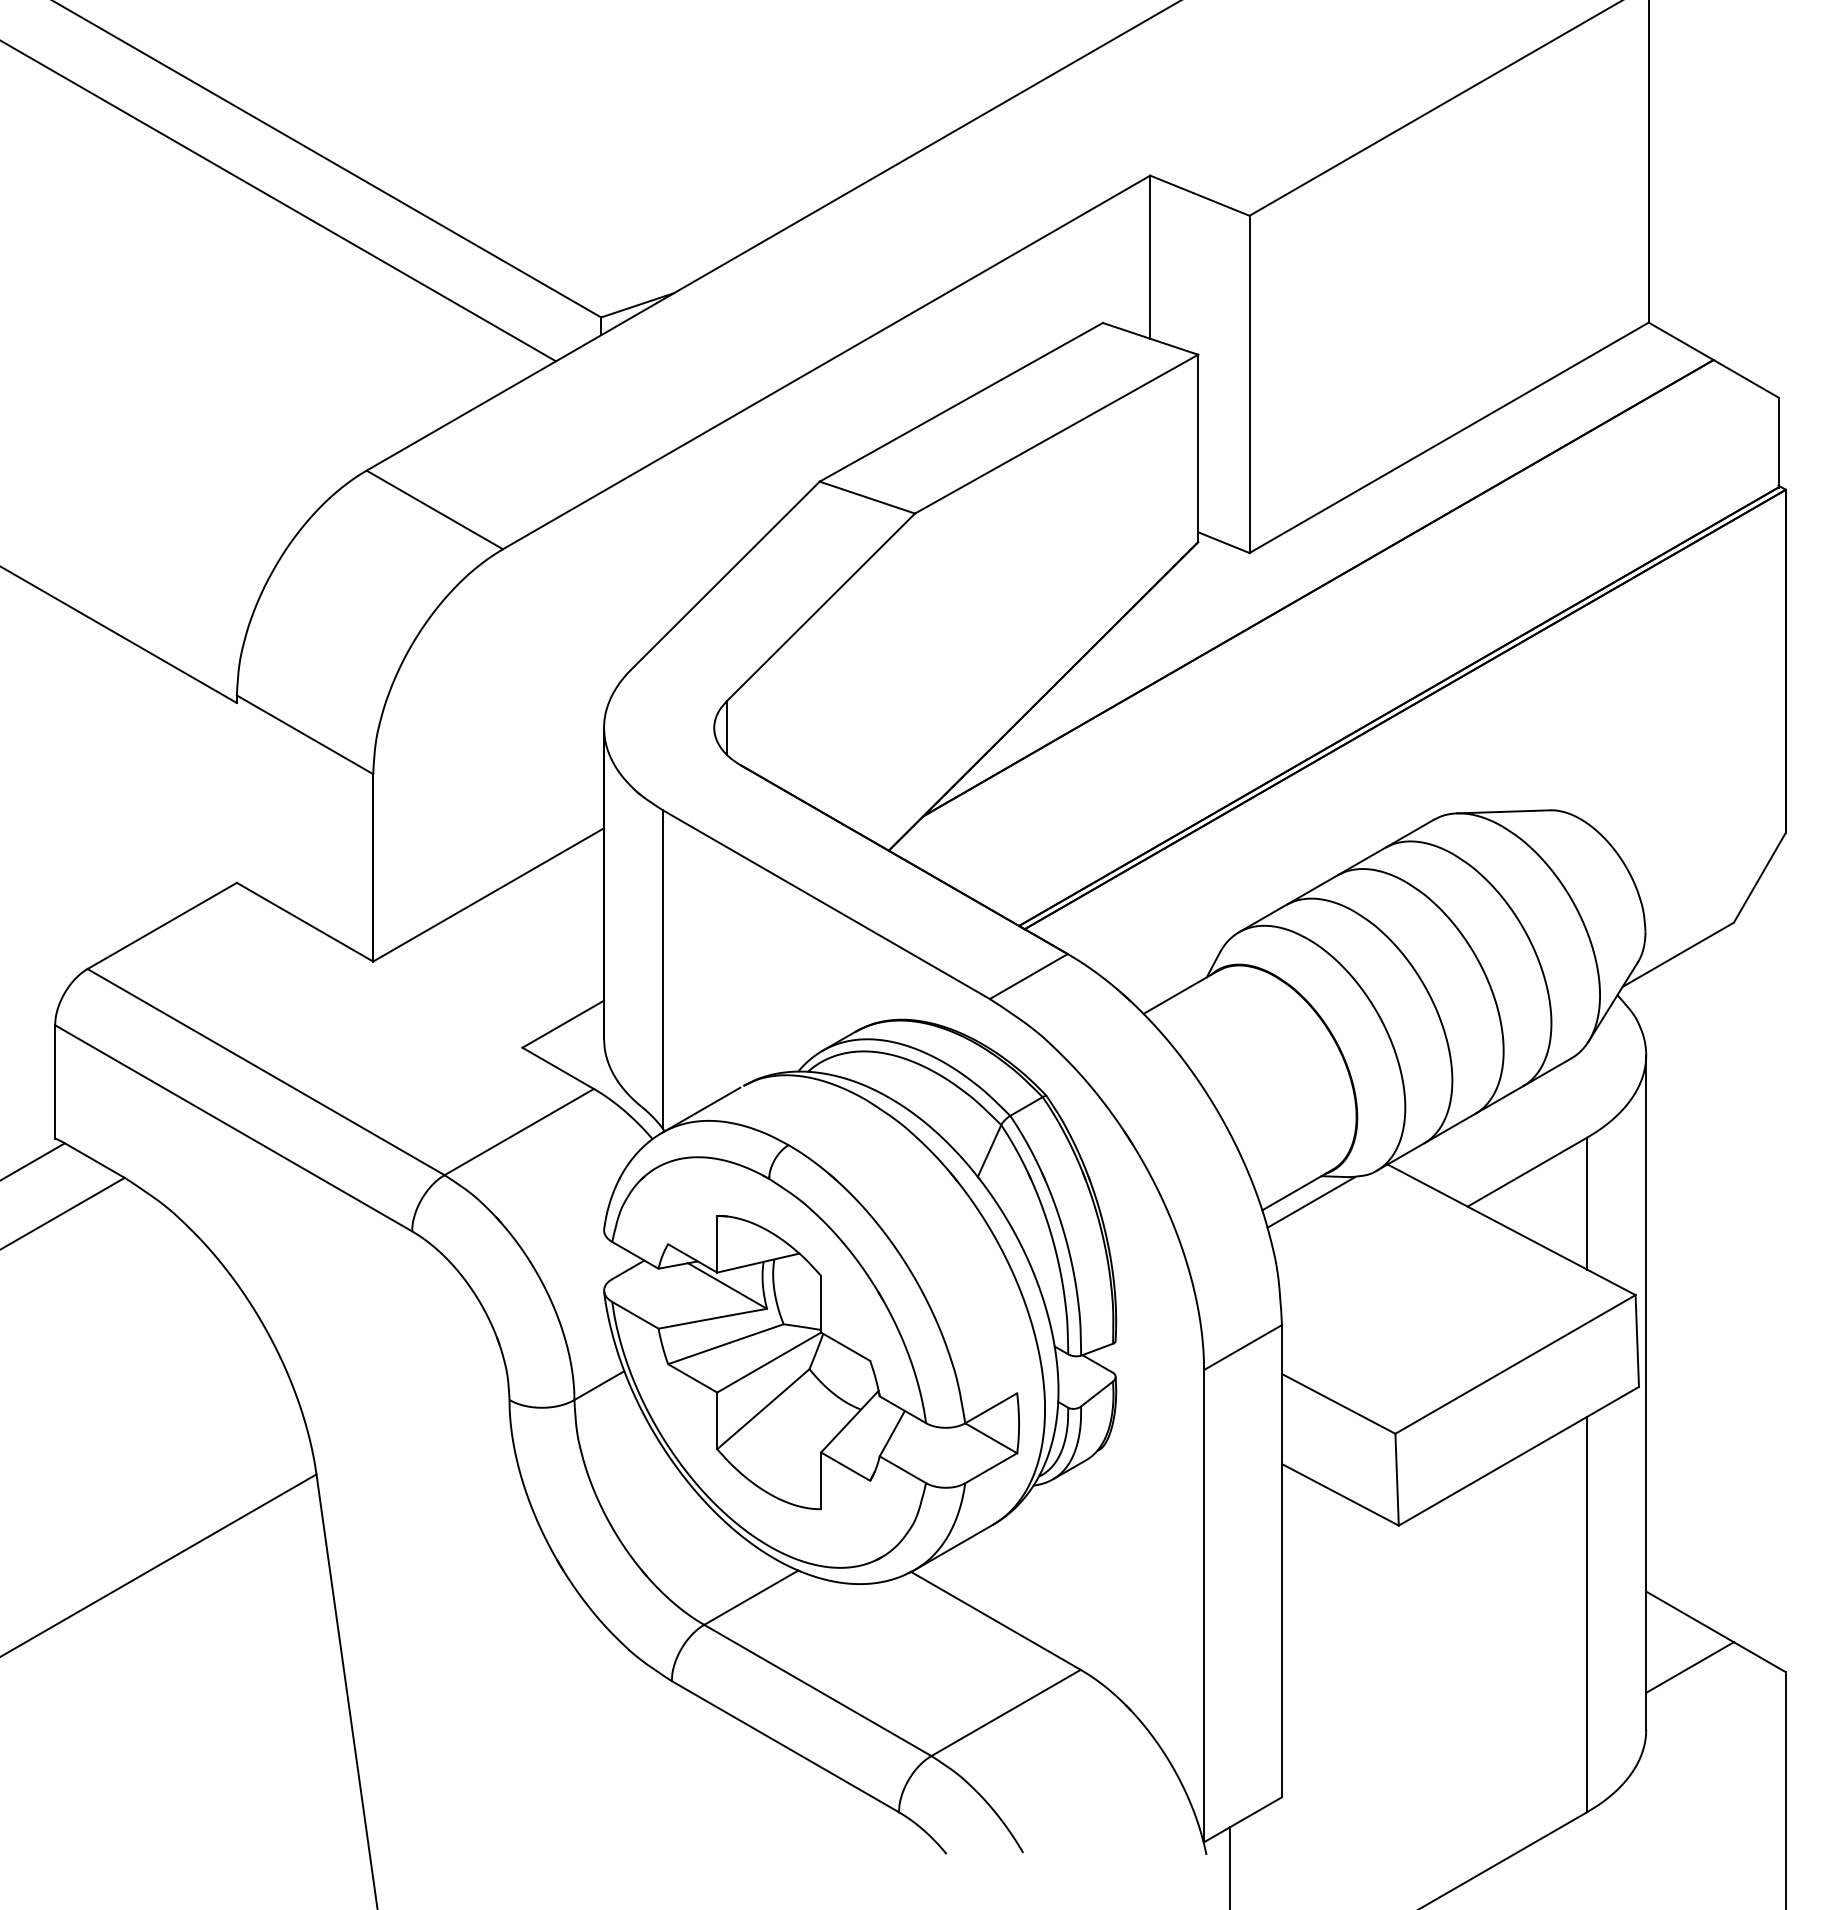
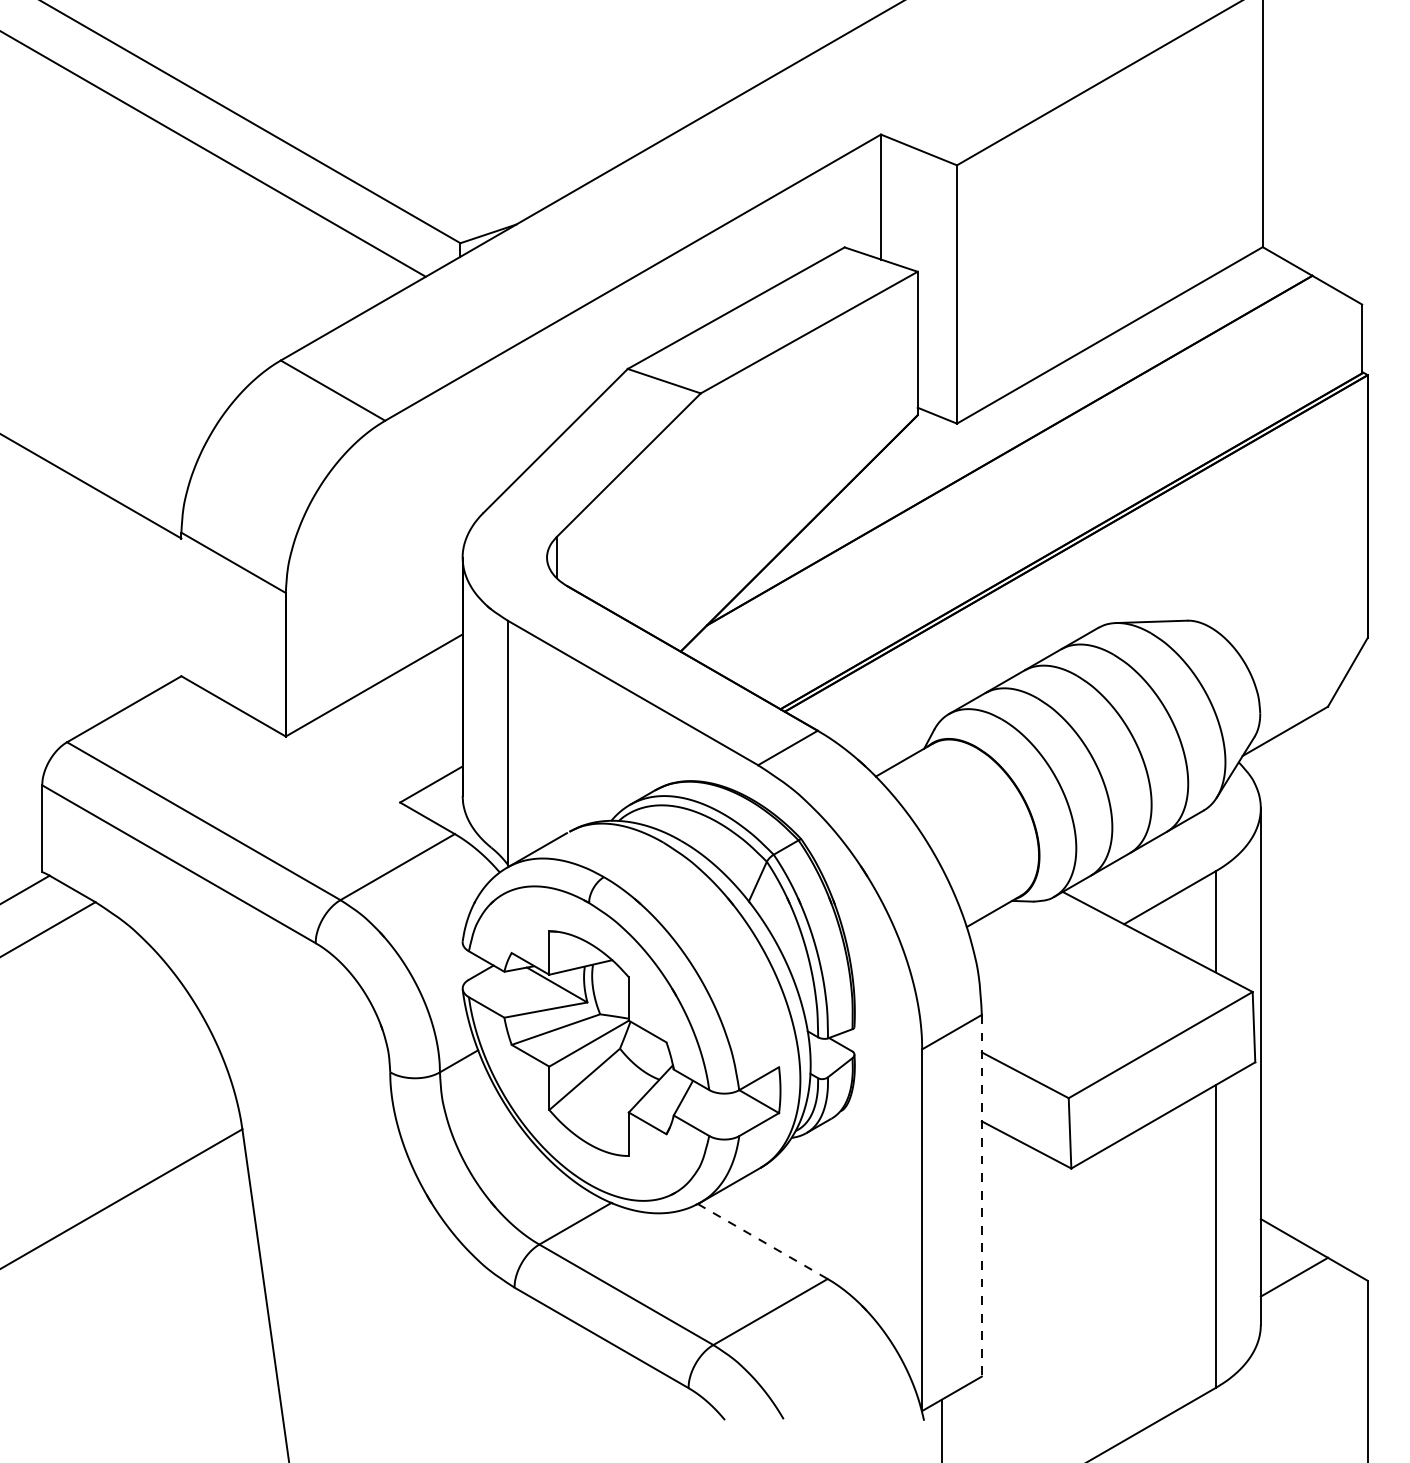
line: (1311, 1202) -> (1004, 921), removed
line: (1281, 1561) -> (981, 1196), solid -> dashed
line: (995, 1620) -> (762, 1241), solid -> dashed

